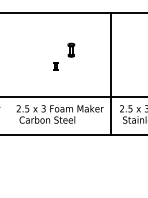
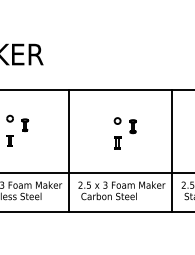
part: (55, 44) -> (117, 120), added
part: (55, 66) -> (117, 142), size x1.67
line: (6, 74) -> (68, 150), added

